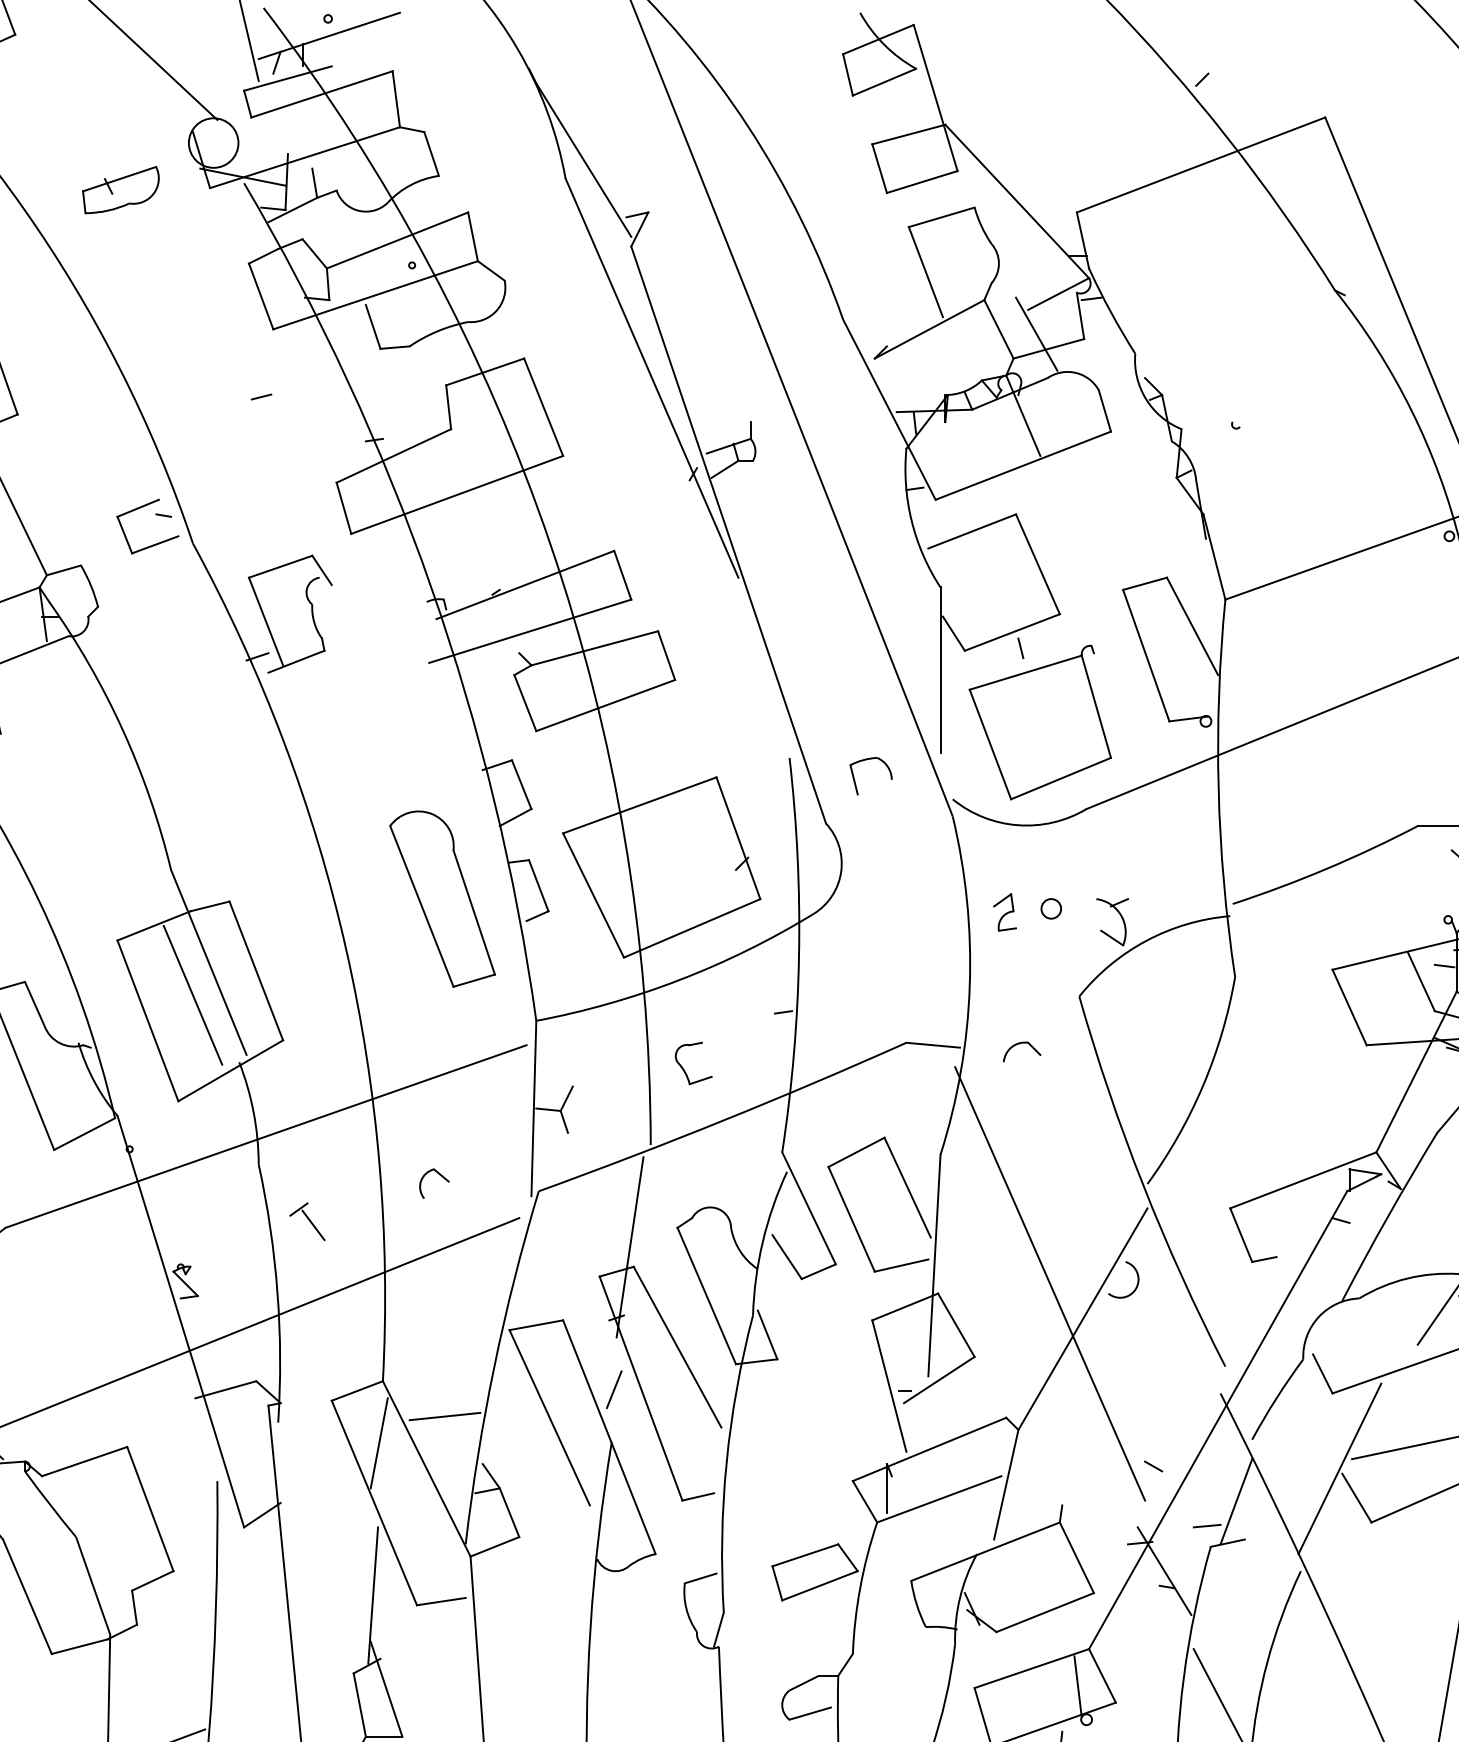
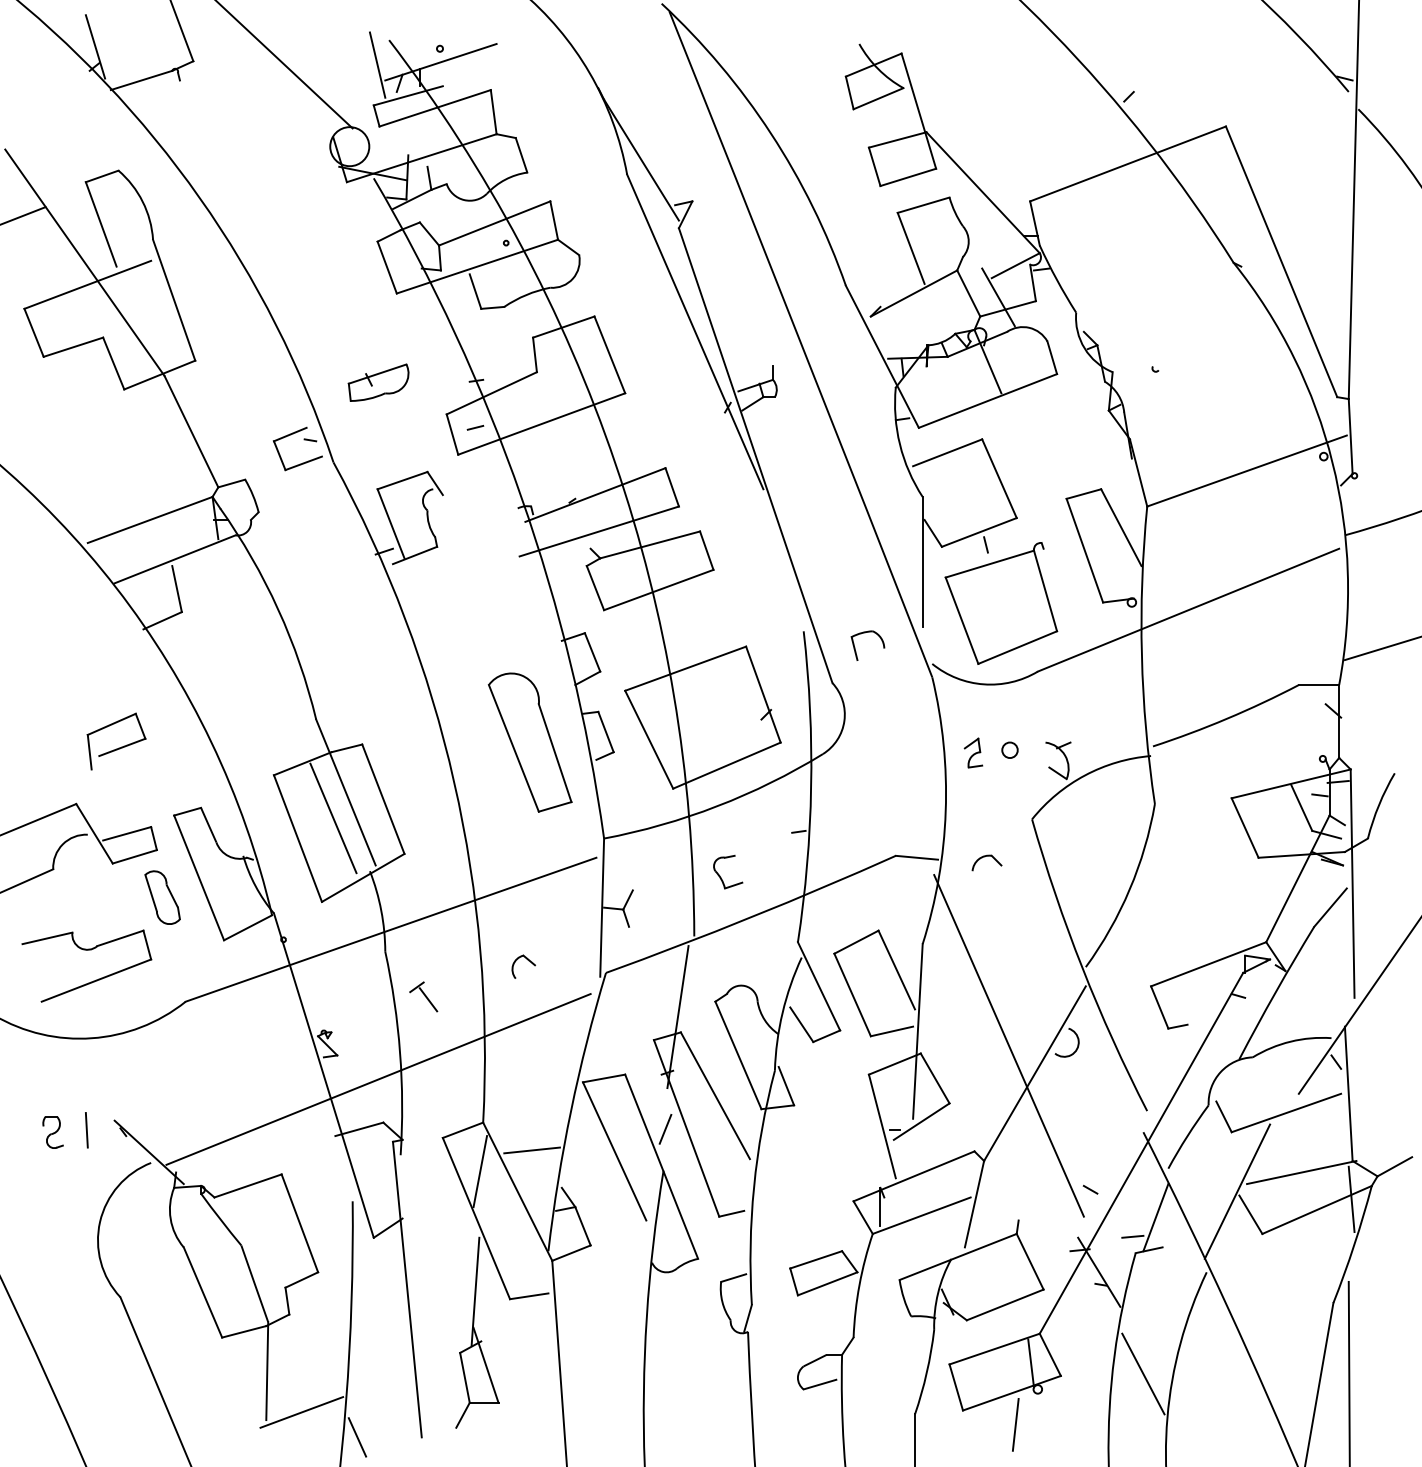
part: (120, 189) -> (378, 382), moved
line: (261, 396) -> (475, 427), moved

